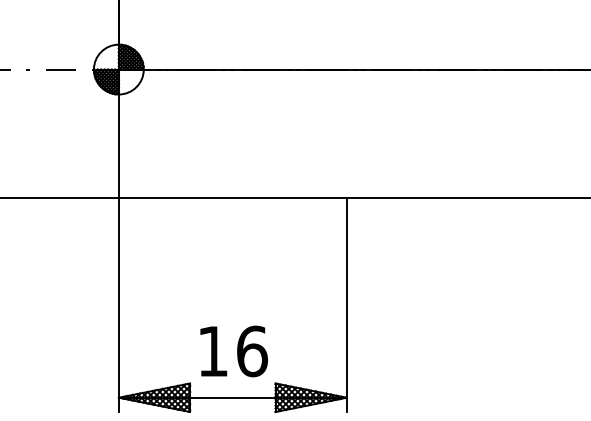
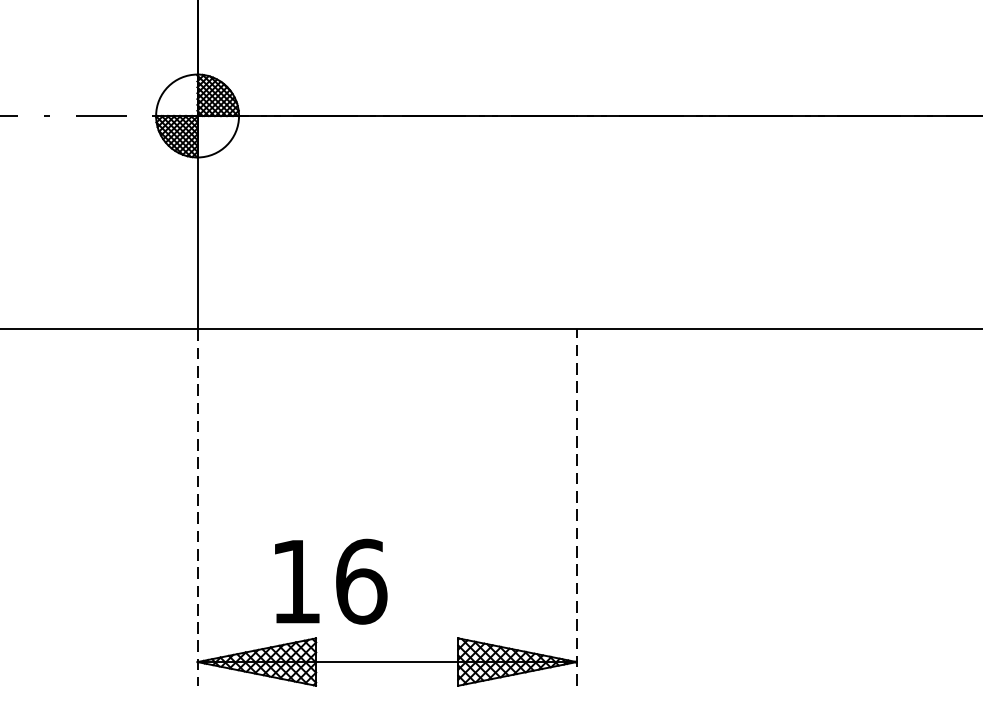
line: (346, 304) -> (576, 506), solid -> dashed
line: (118, 305) -> (196, 508), solid -> dashed
text: (233, 351) -> (330, 581), moved

